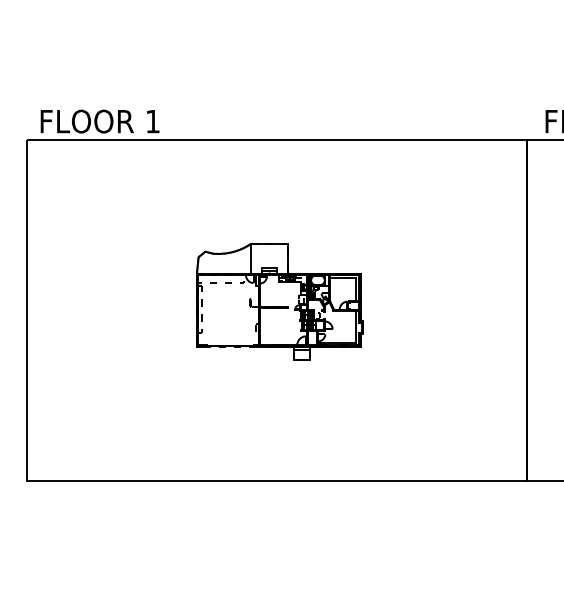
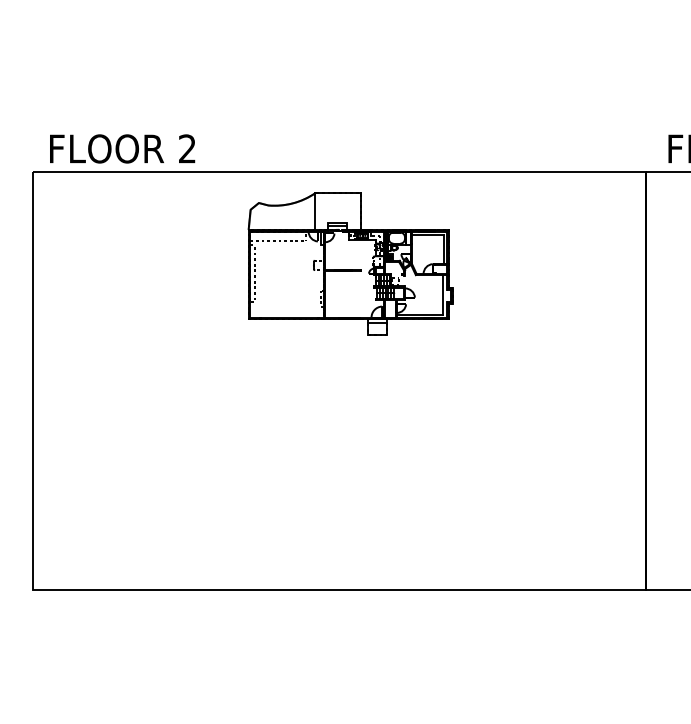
text: (152, 121) -> (186, 148), 1 -> 2
part: (279, 301) -> (349, 263), moved

